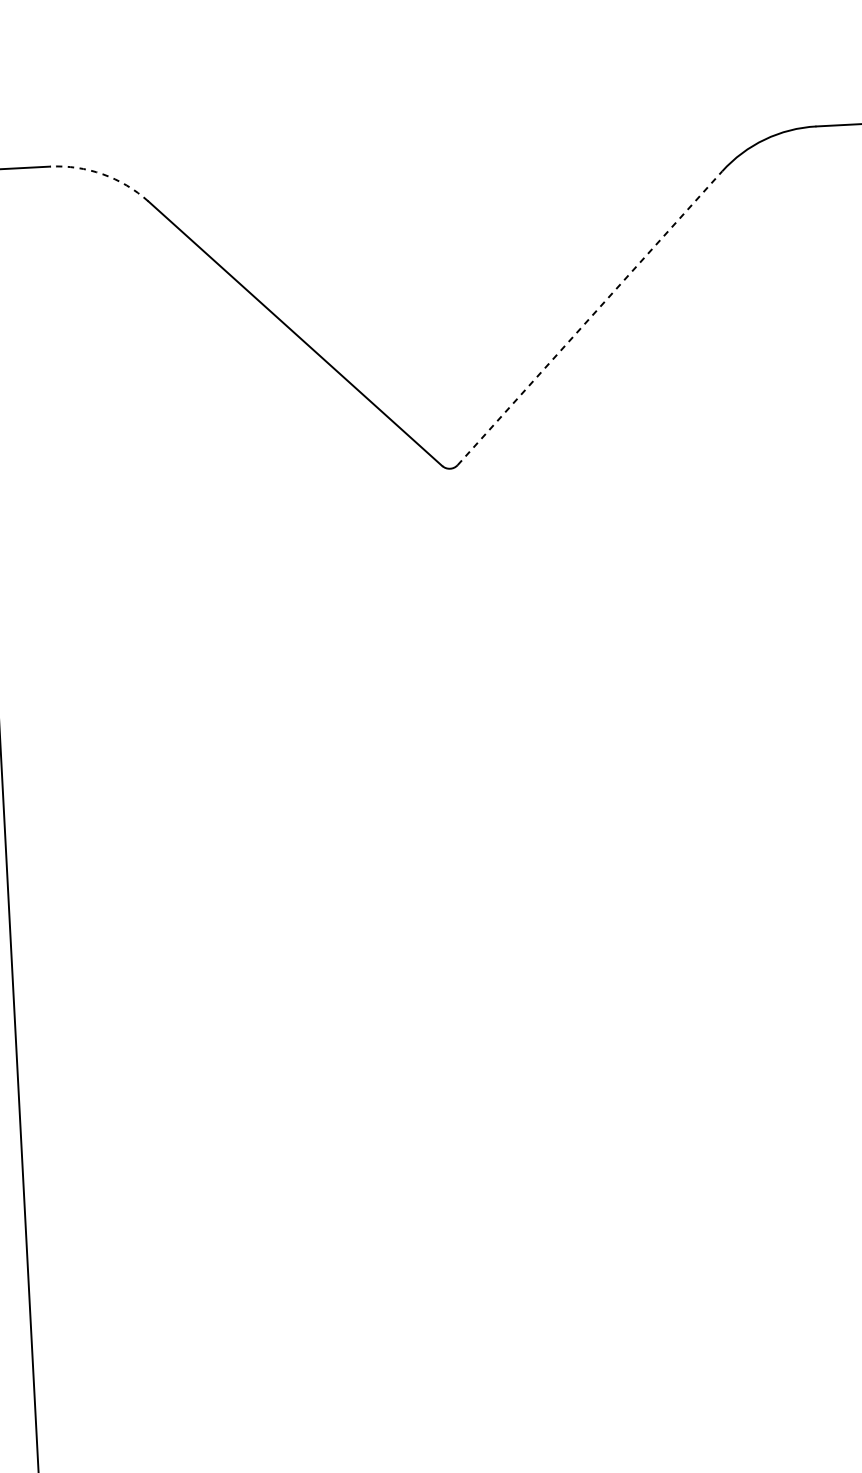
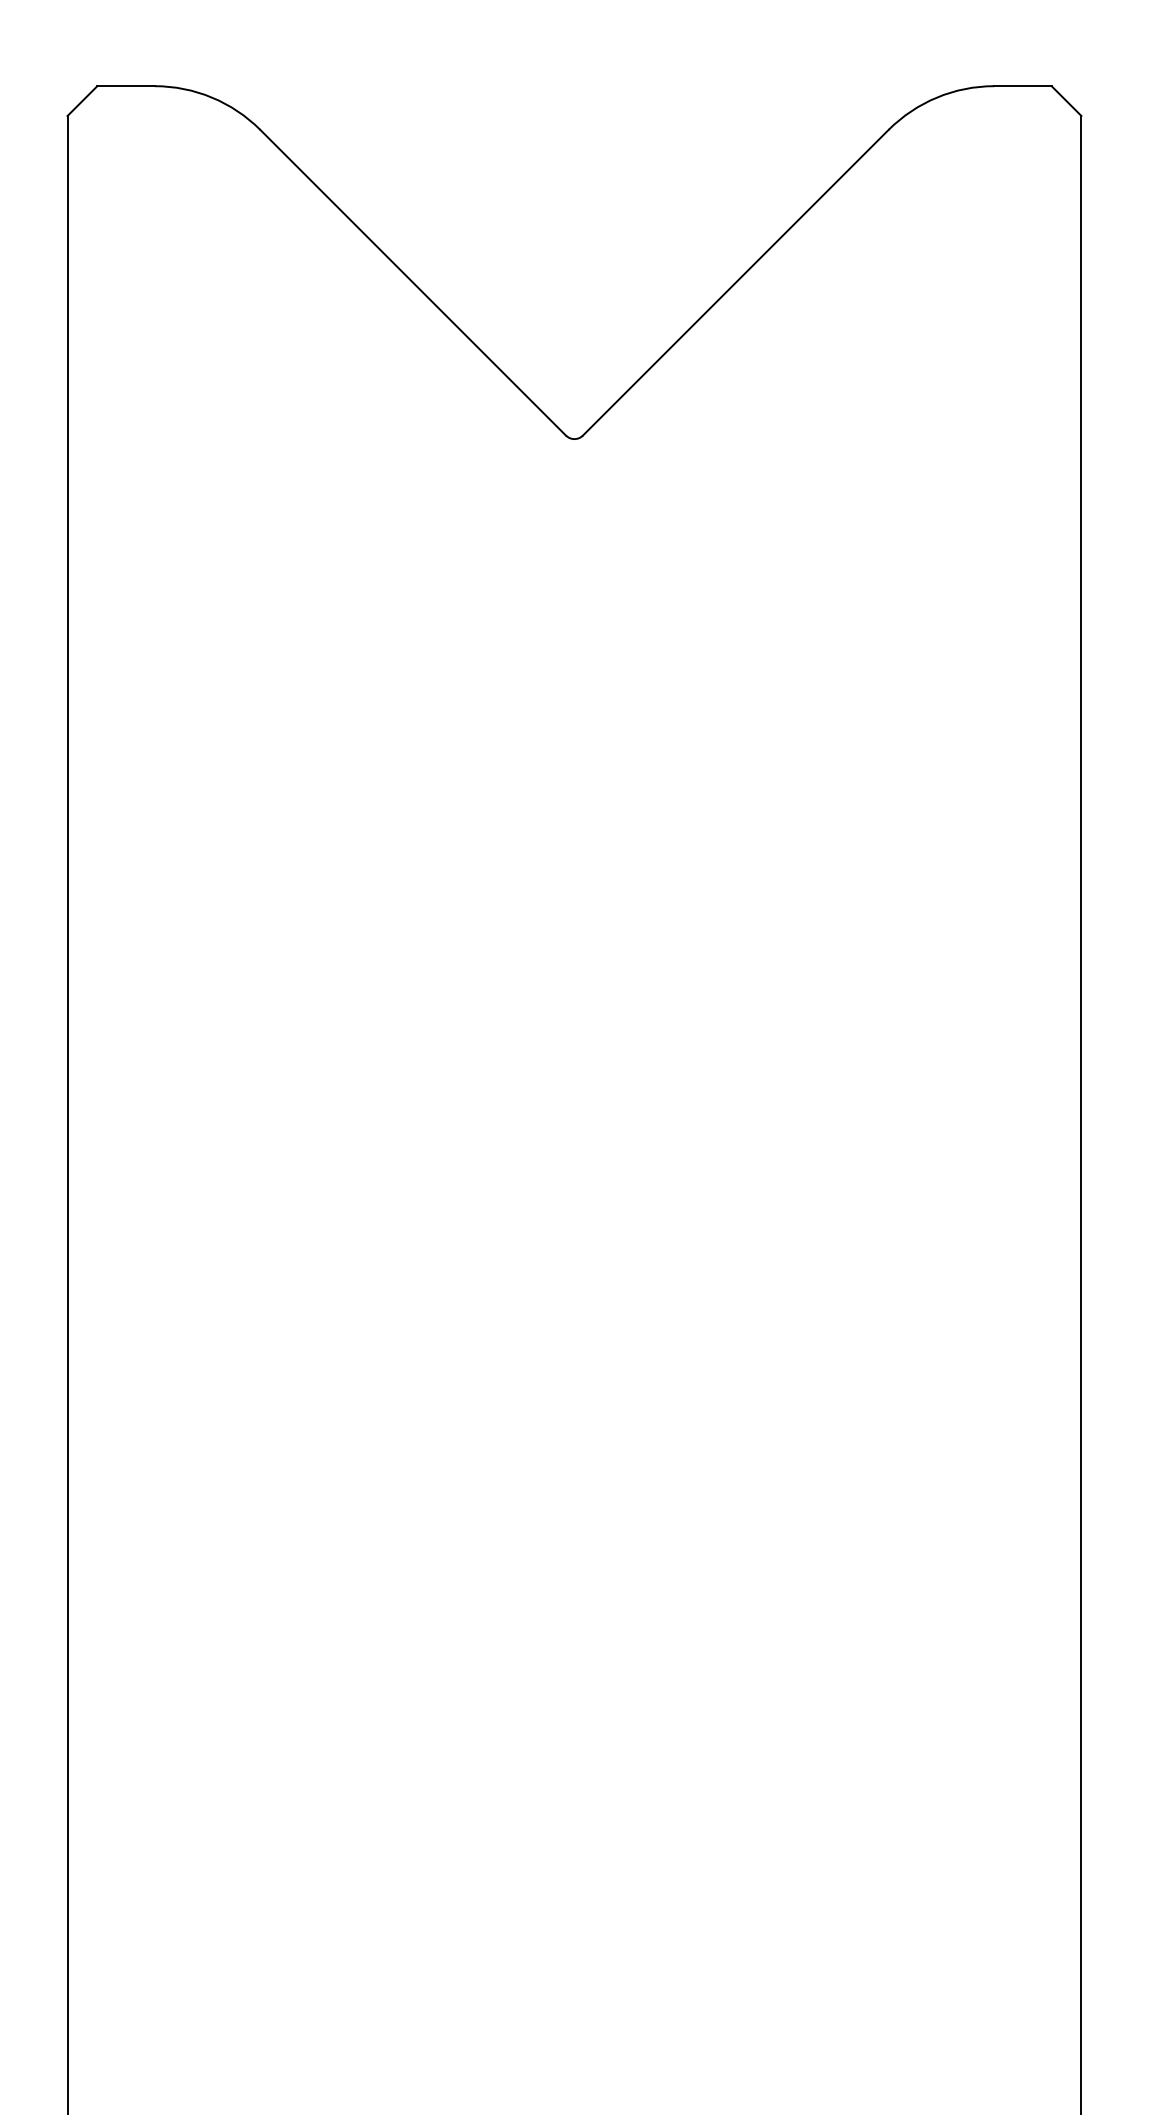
arc: (102, 174) -> (211, 97), dashed -> solid
line: (590, 318) -> (736, 282), dashed -> solid

